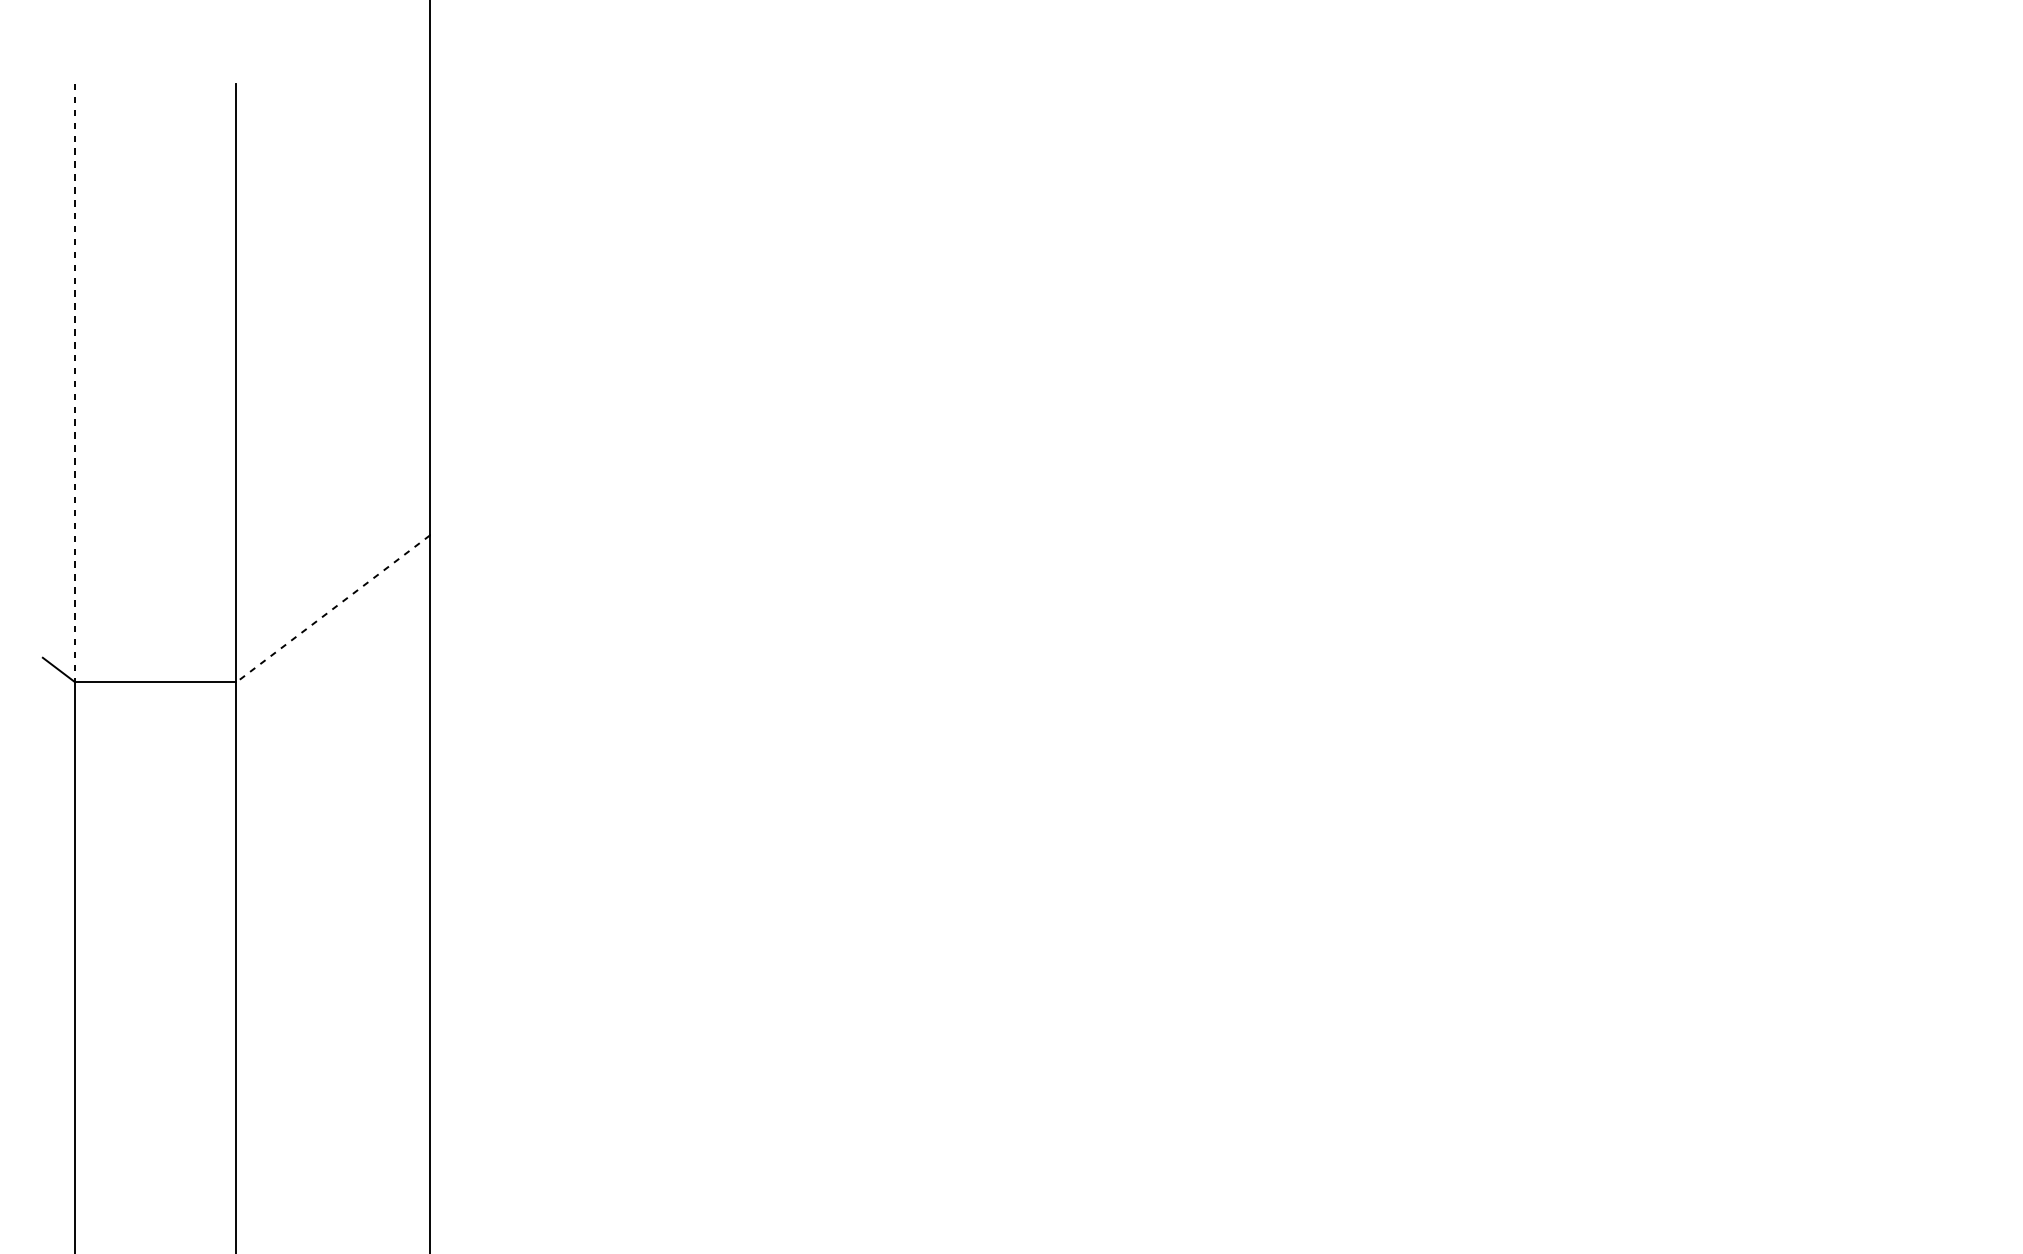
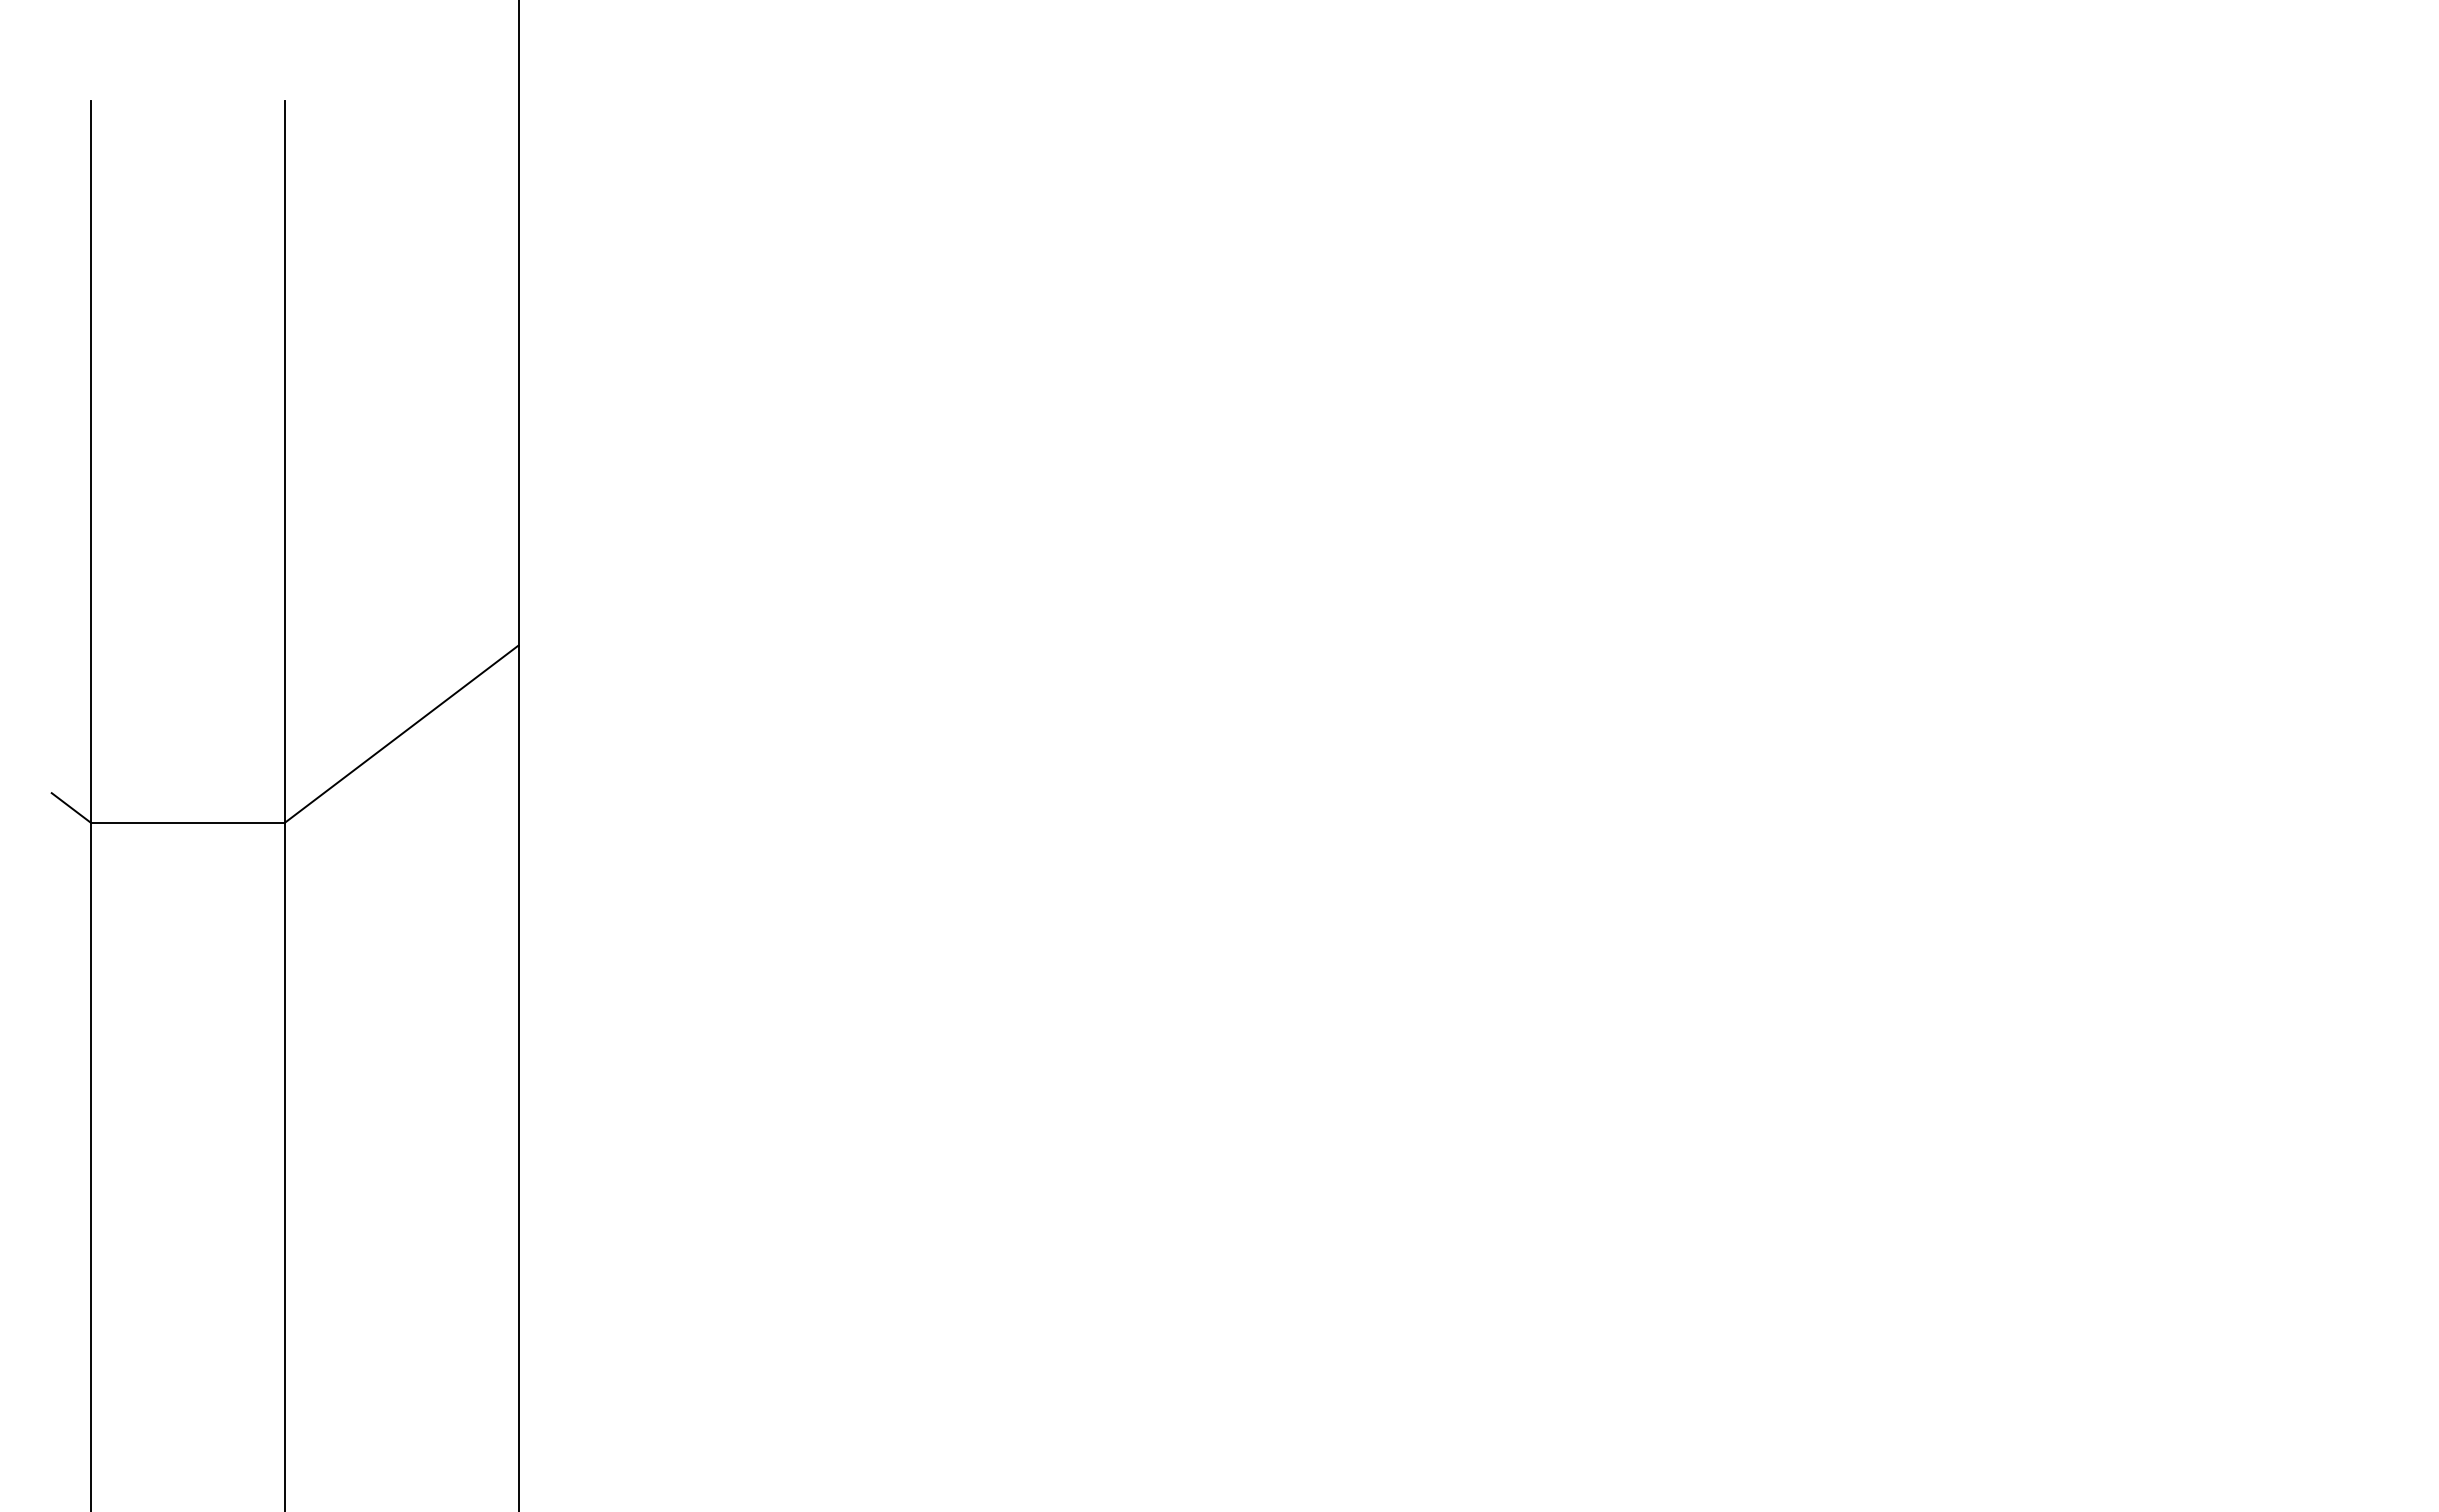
line: (74, 382) -> (90, 461), dashed -> solid
line: (332, 609) -> (401, 734), dashed -> solid

